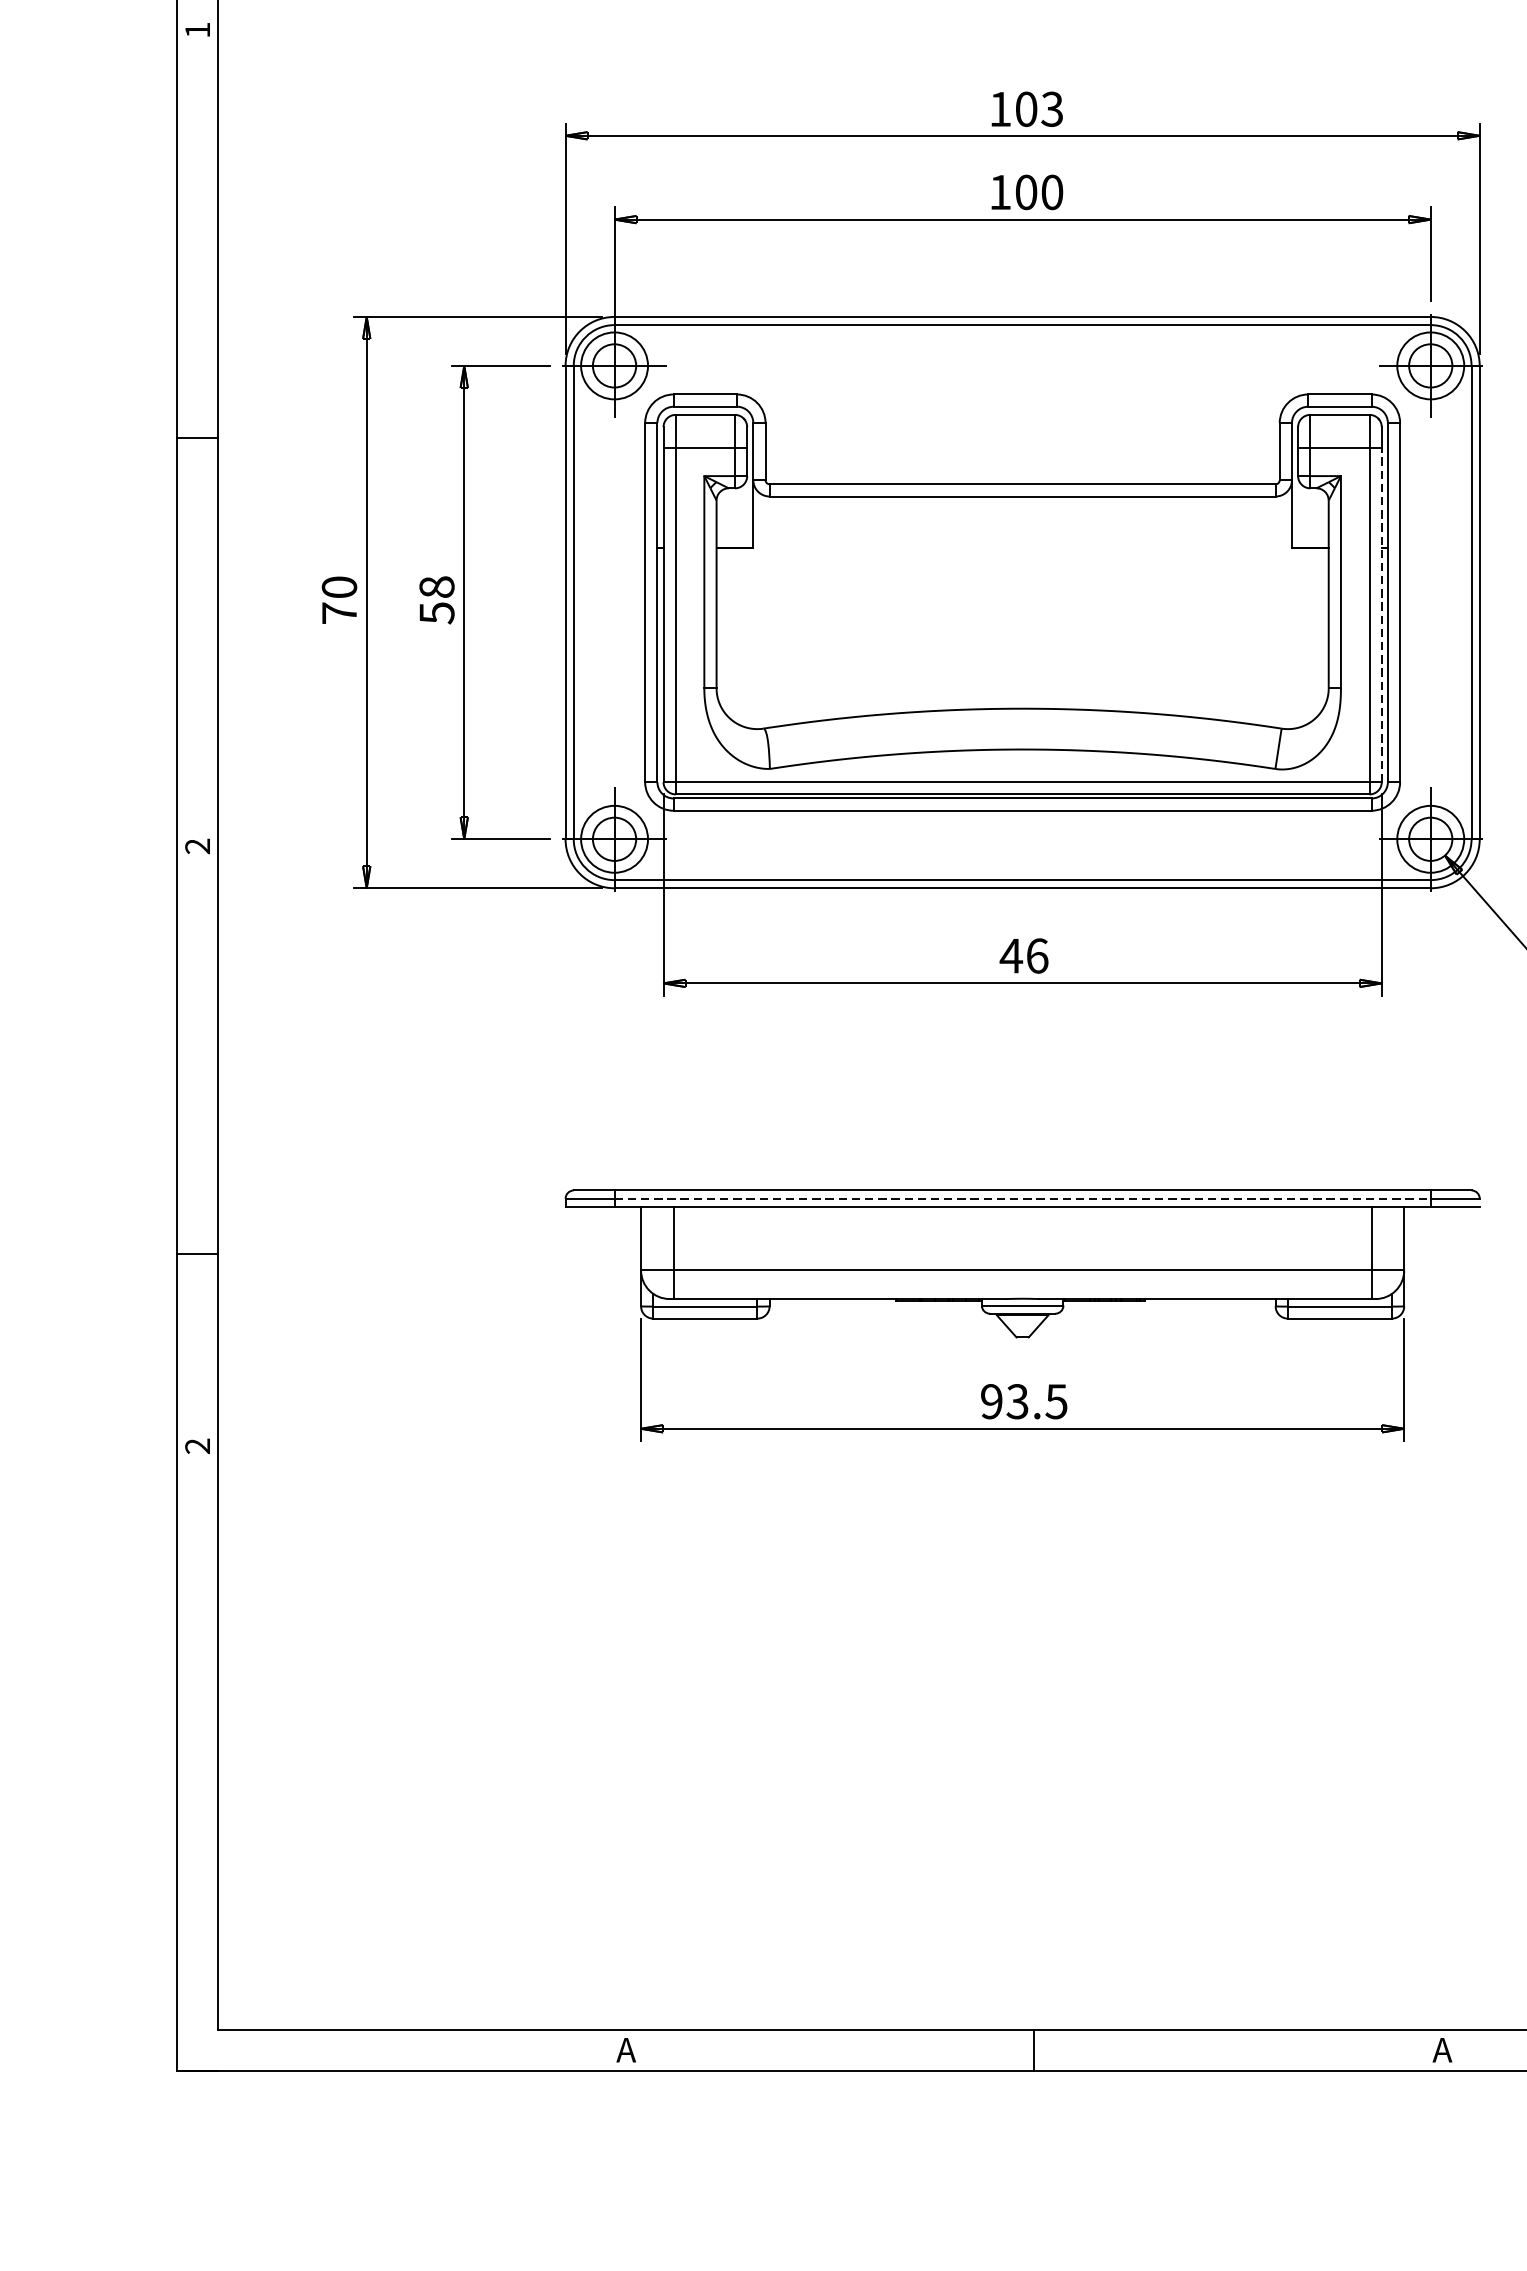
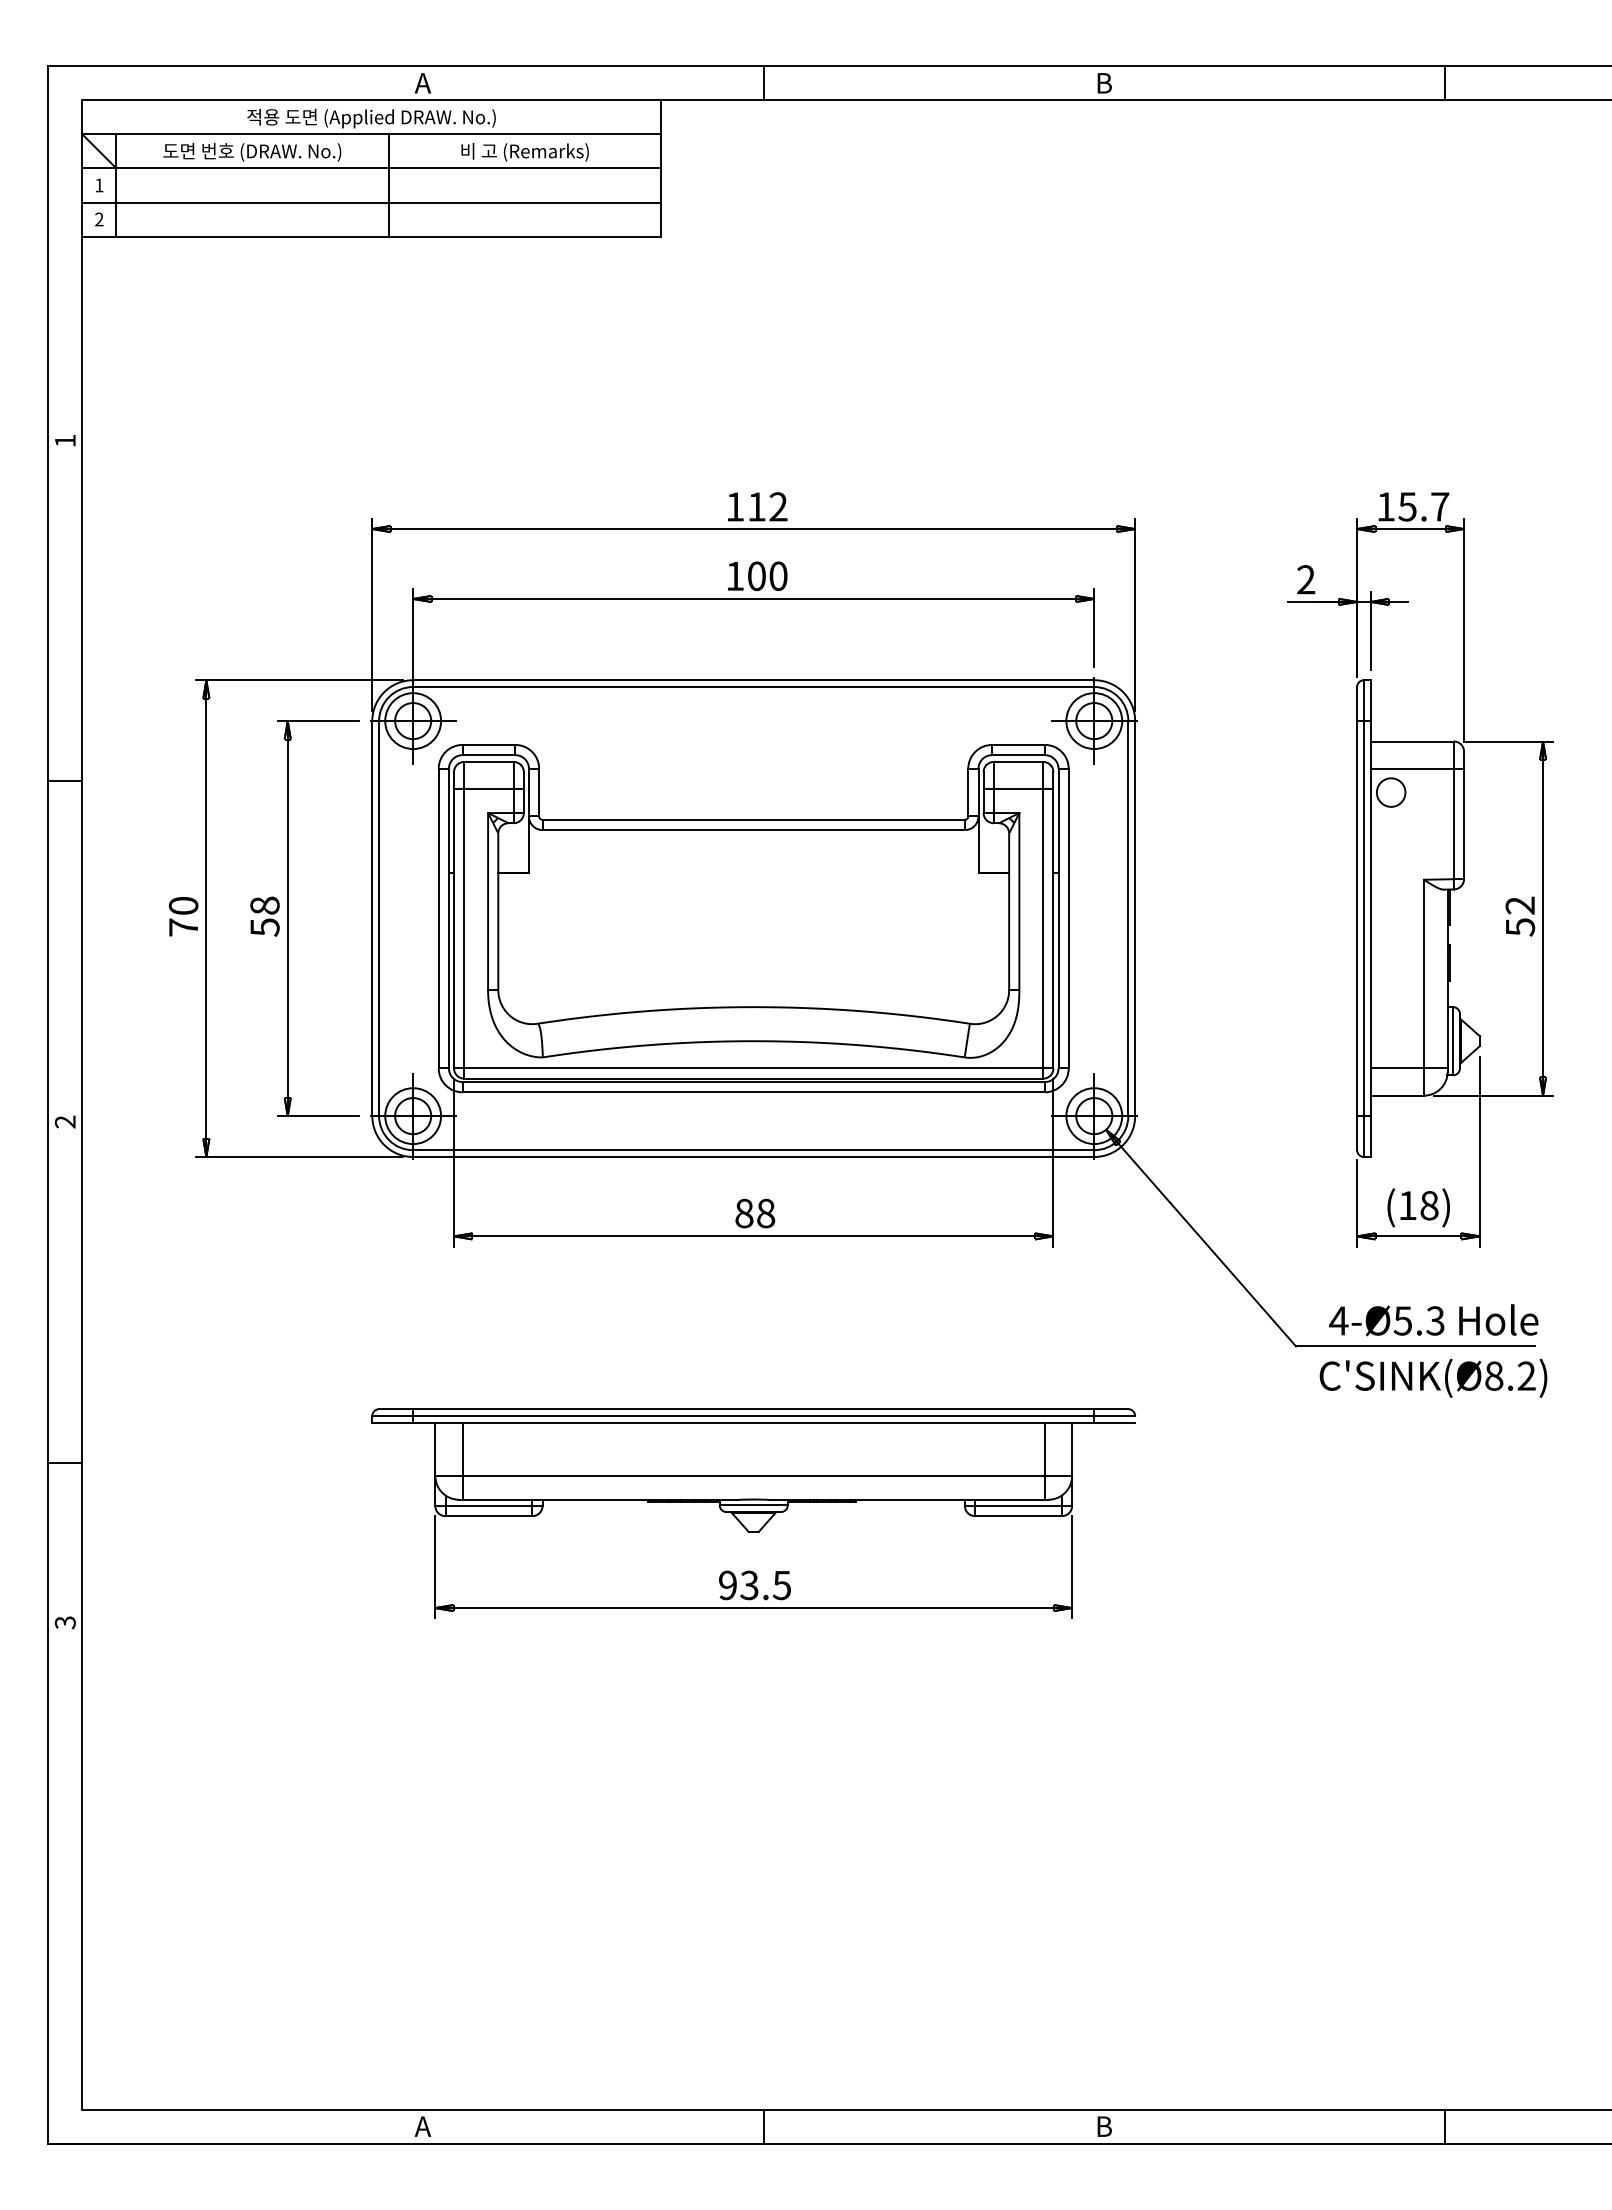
text: (1039, 108) -> (767, 506), 103 -> 112
line: (1381, 614) -> (1053, 928), dashed -> solid
text: (1023, 955) -> (754, 1213), 46 -> 88
line: (1022, 1199) -> (753, 1416), dashed -> solid
text: (197, 1446) -> (65, 1622), 2 -> 3
text: (1441, 2050) -> (1103, 2126), A -> B

